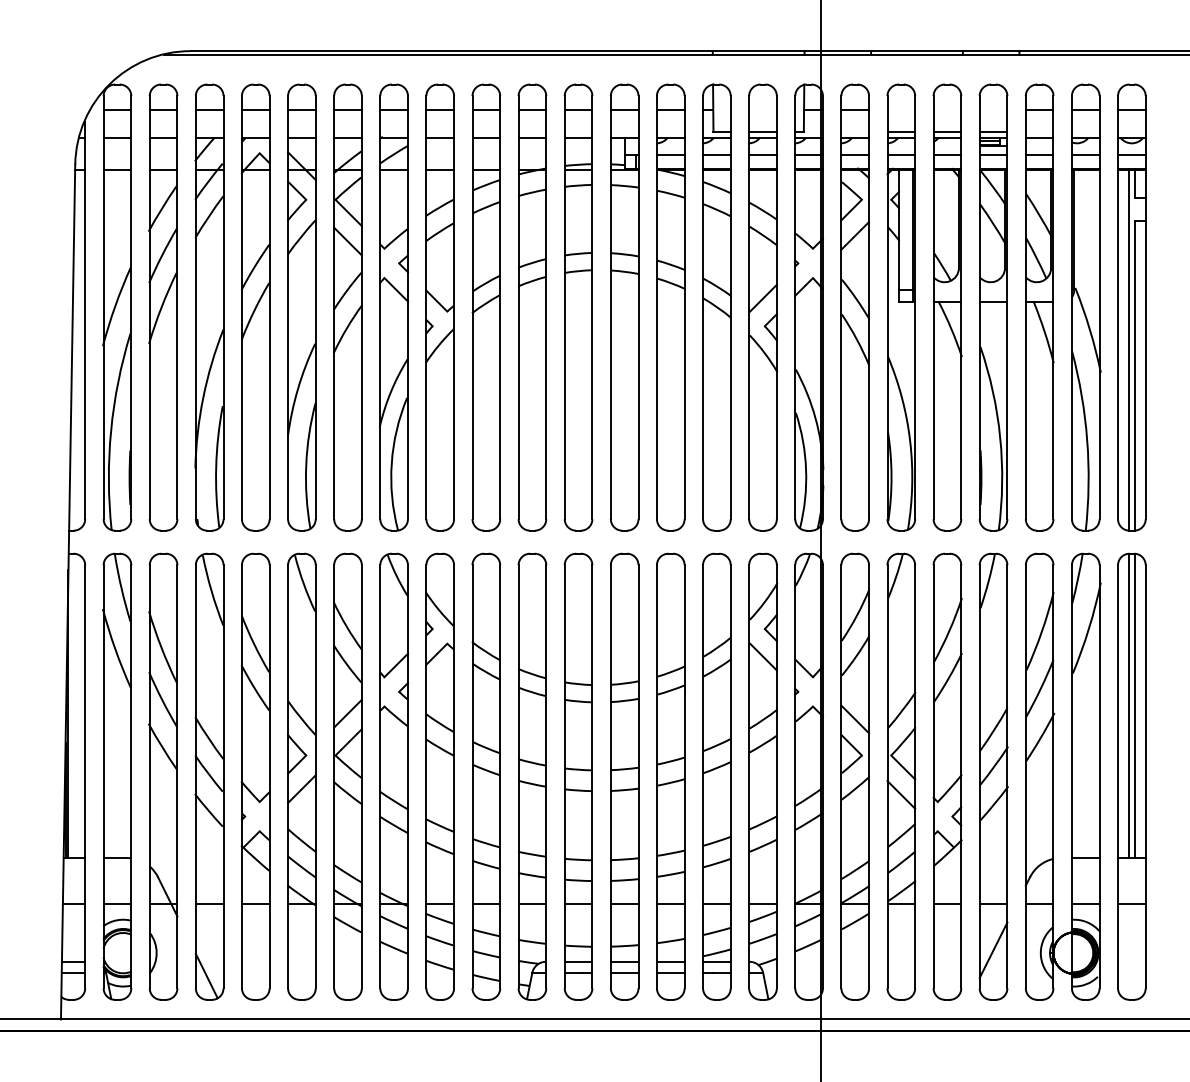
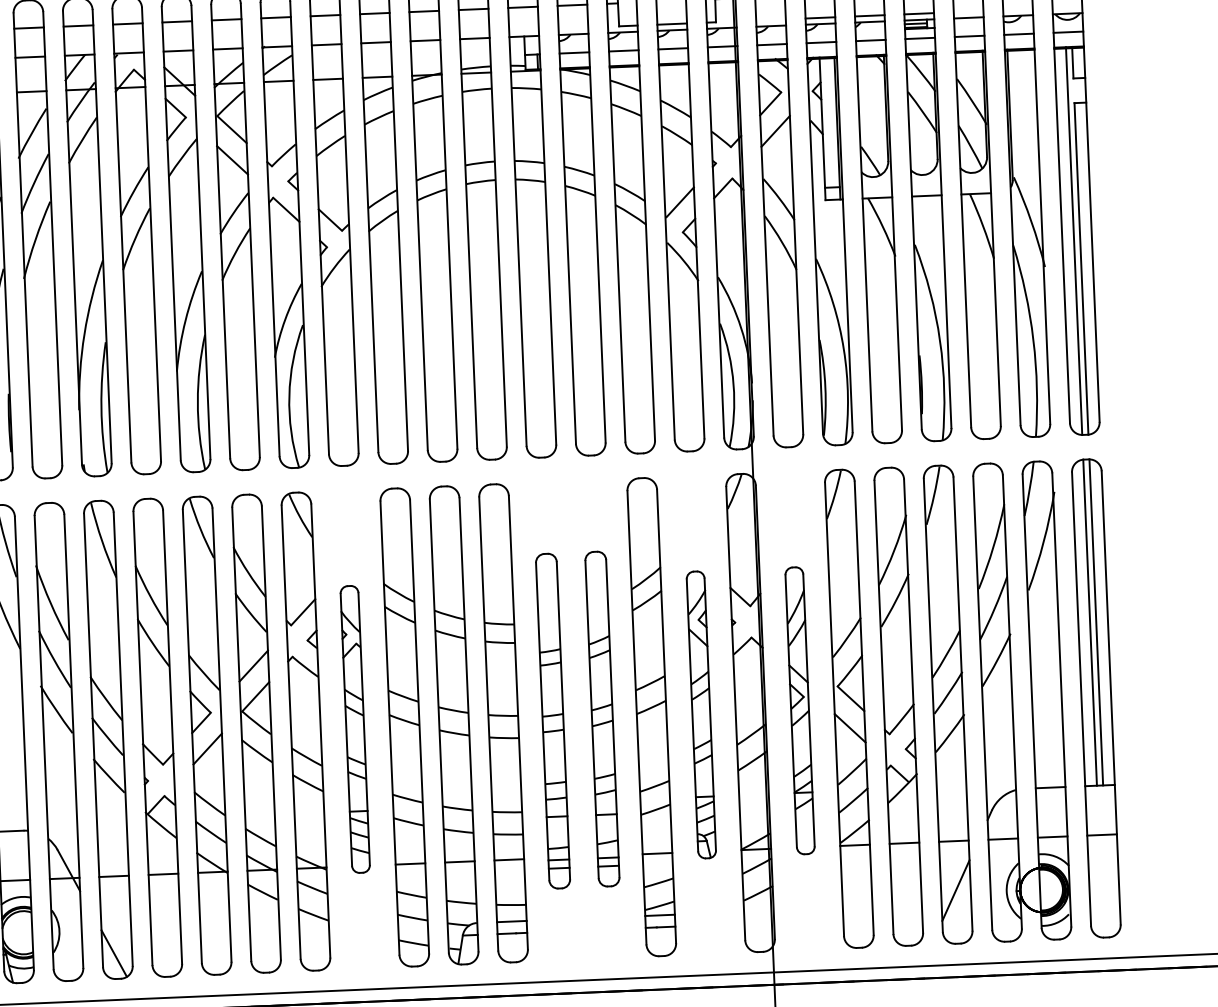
part: (439, 776) -> (354, 729), size x0.6
part: (624, 776) -> (552, 720), size x0.7
part: (670, 776) -> (602, 718), size x0.7
part: (763, 776) -> (701, 714), size x0.6
part: (855, 776) -> (800, 710), size x0.6

